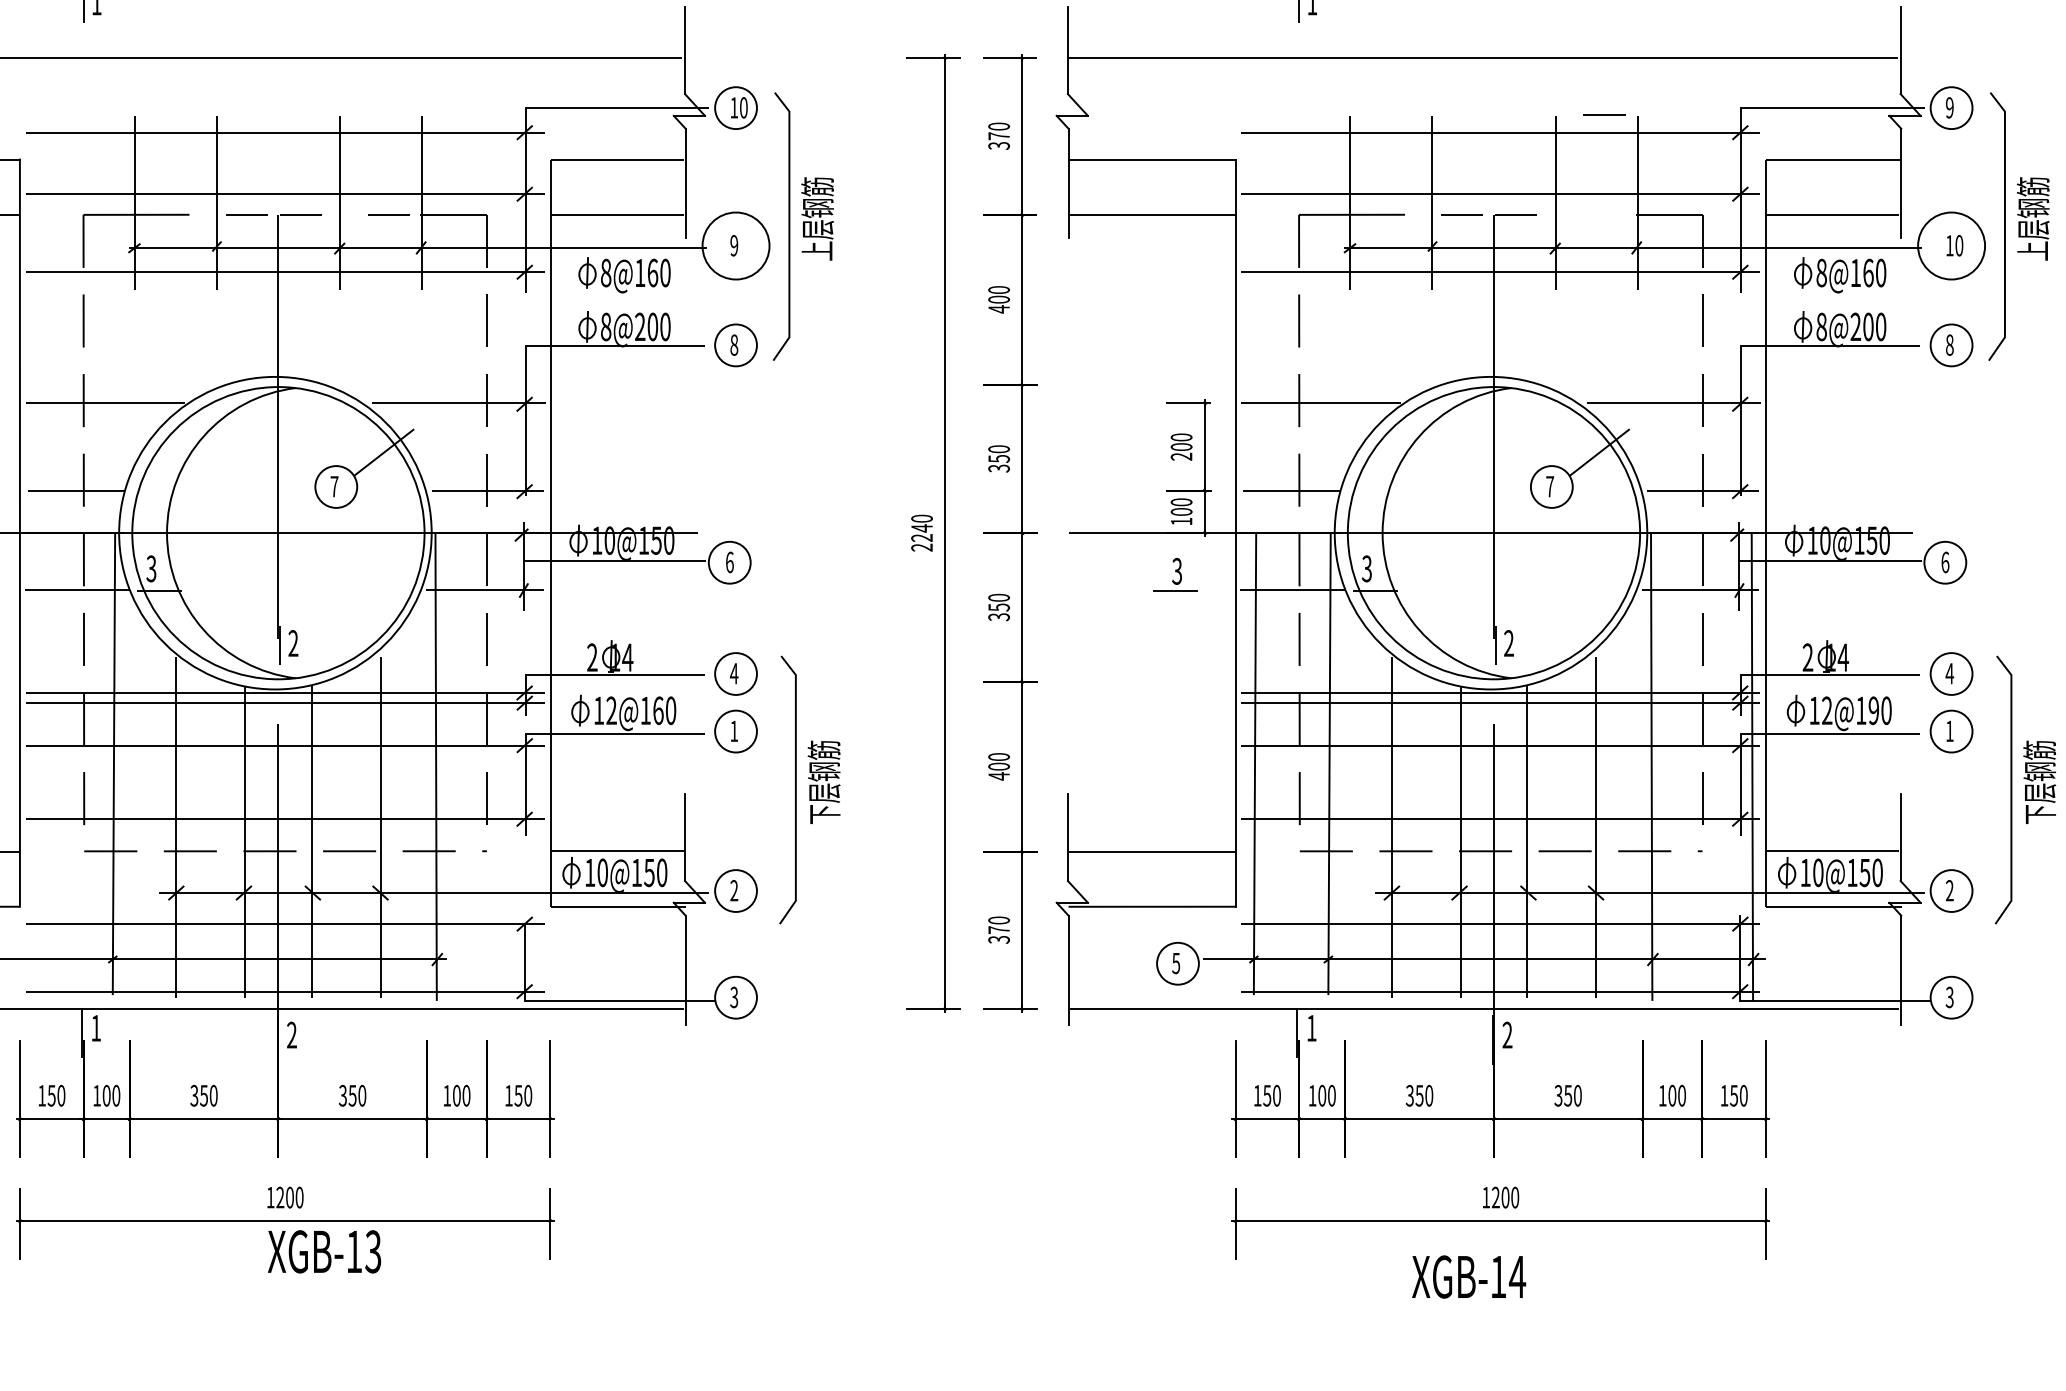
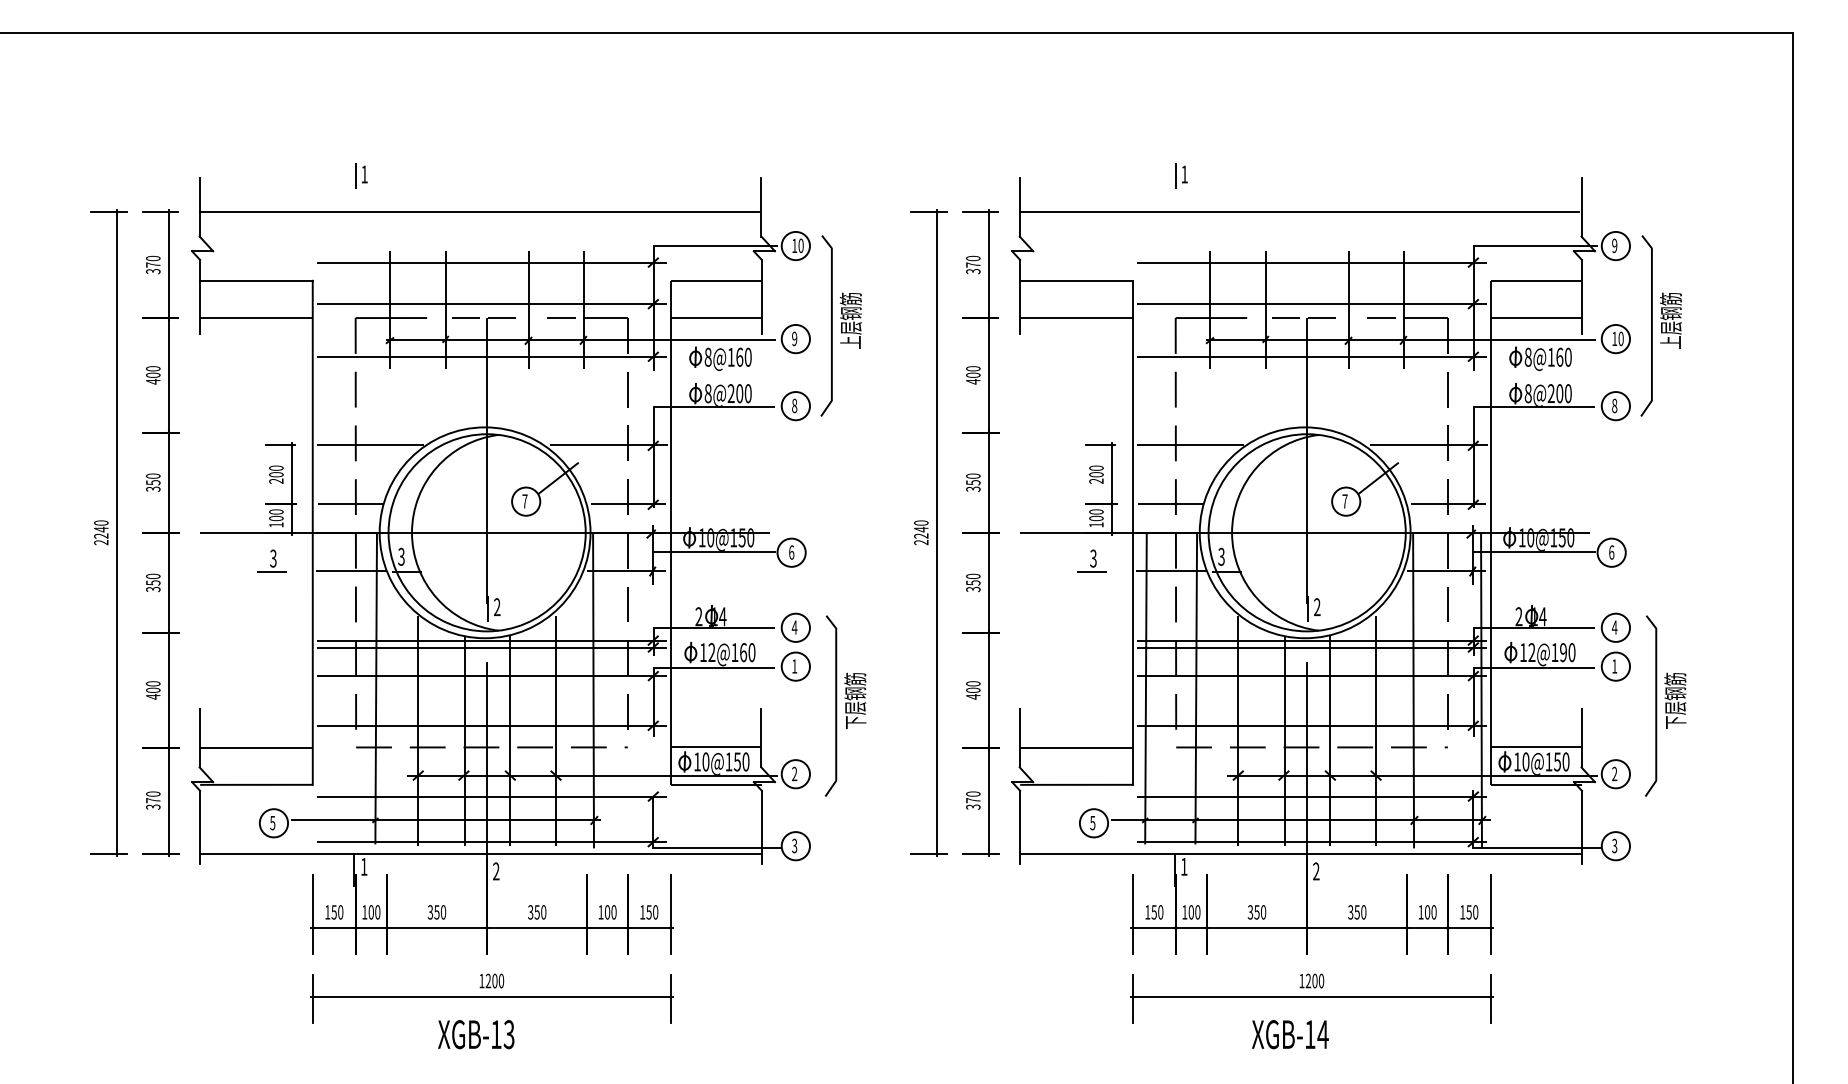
line: (1604, 114) -> (1381, 317), moved
circle: (735, 245) -> (795, 338), size x0.62
circle: (1950, 245) -> (1615, 338), size x0.62
text: (324, 1251) -> (476, 1034), moved

